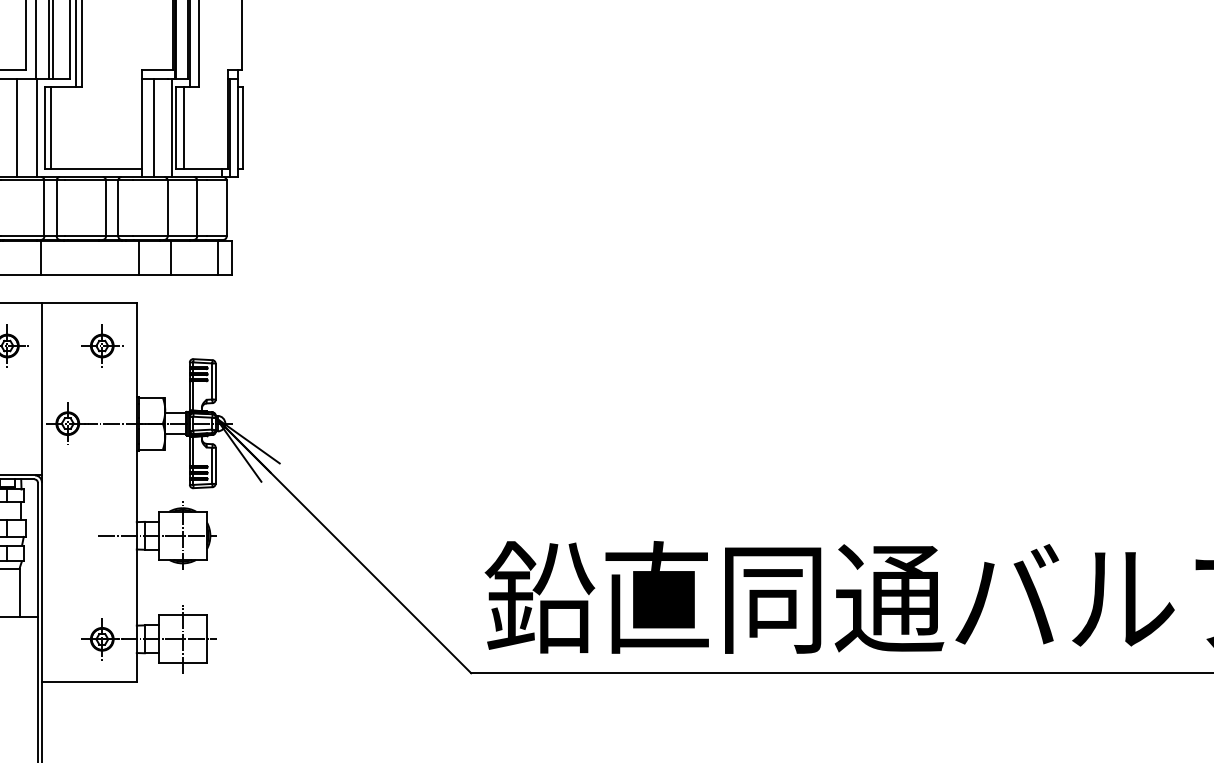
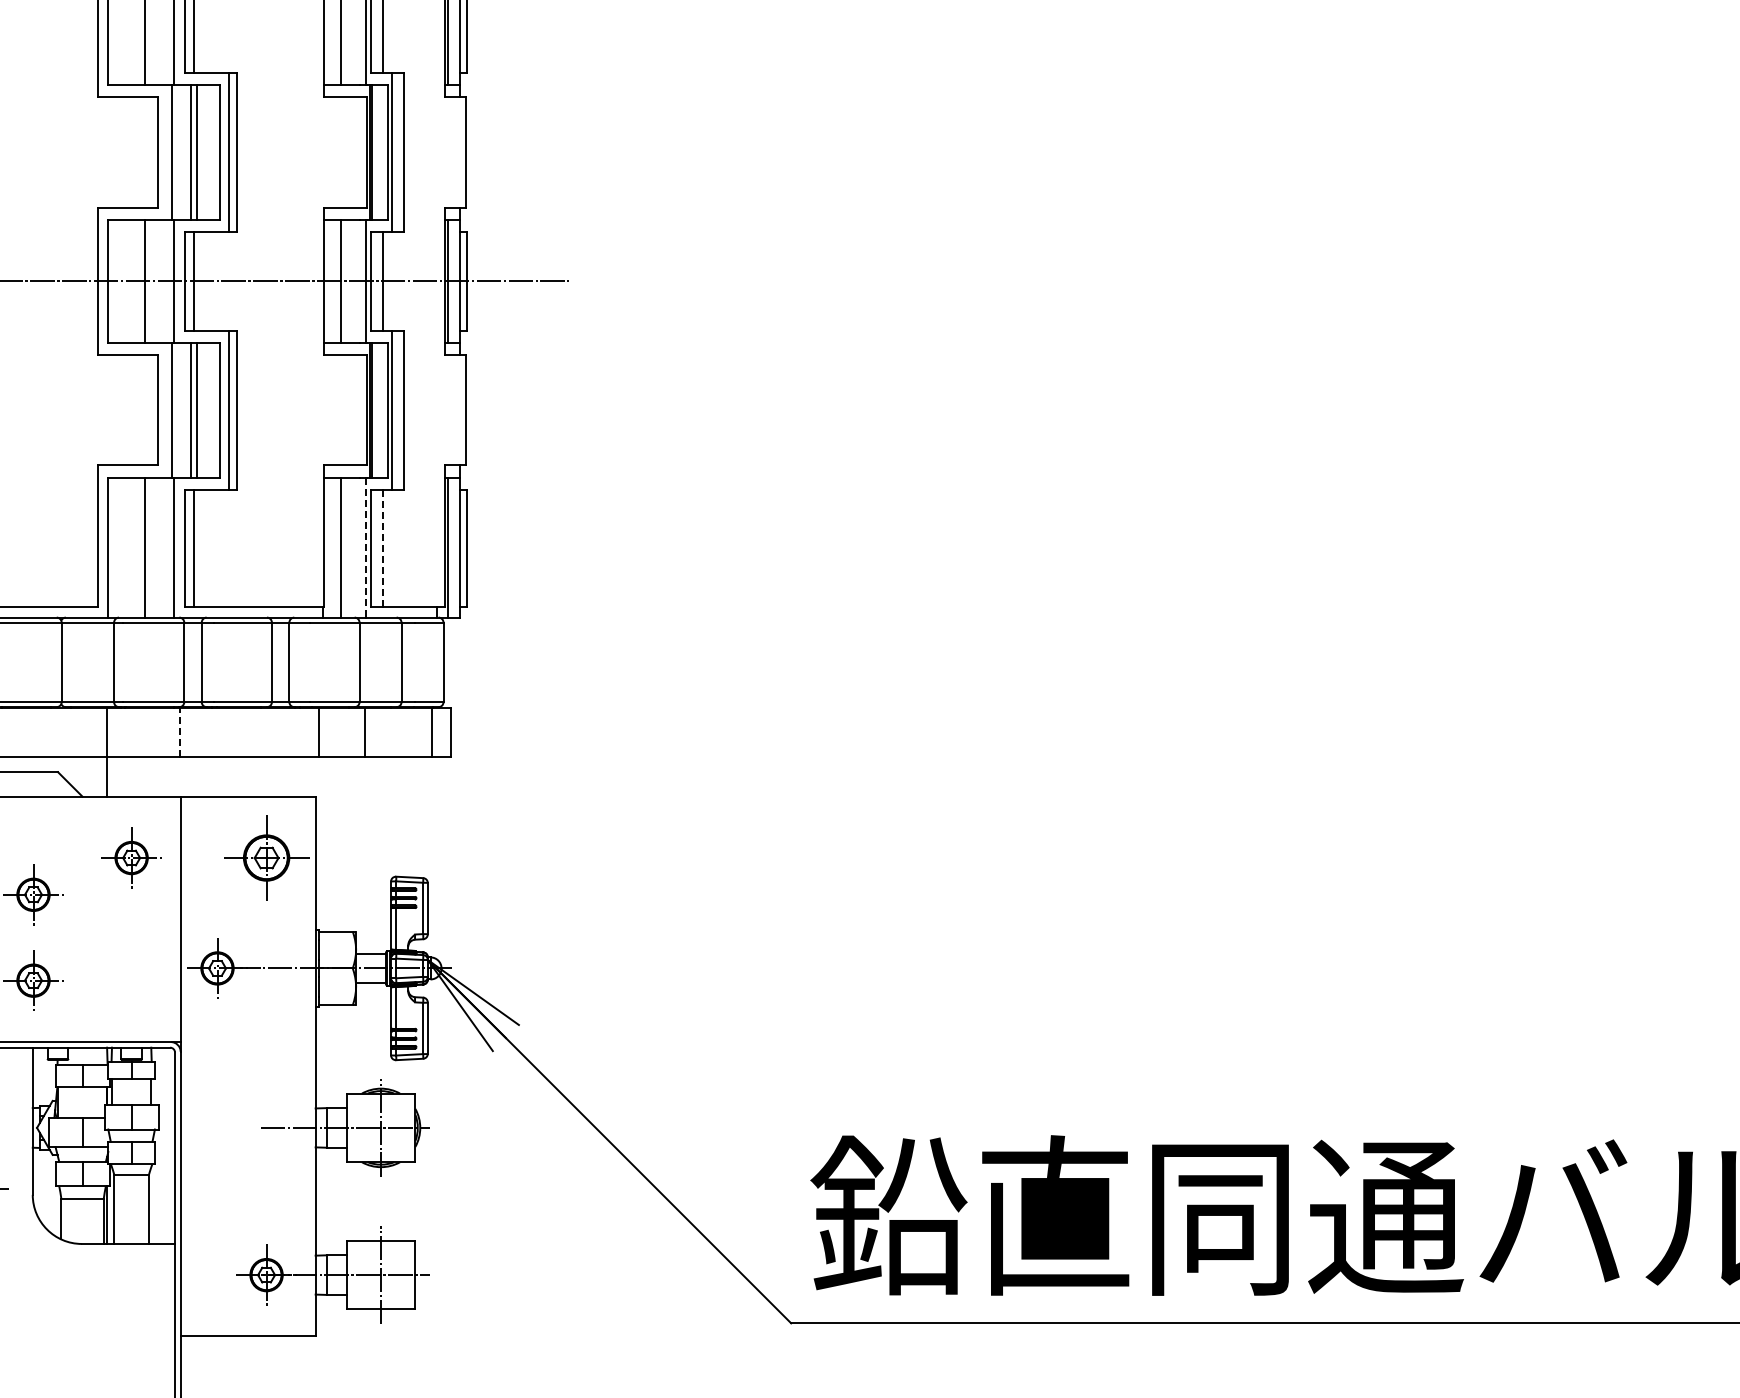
line: (171, 127) -> (365, 547), solid -> dashed
line: (183, 128) -> (382, 548), solid -> dashed
line: (41, 257) -> (179, 732), solid -> dashed
part: (102, 345) -> (266, 857), size x1.4

